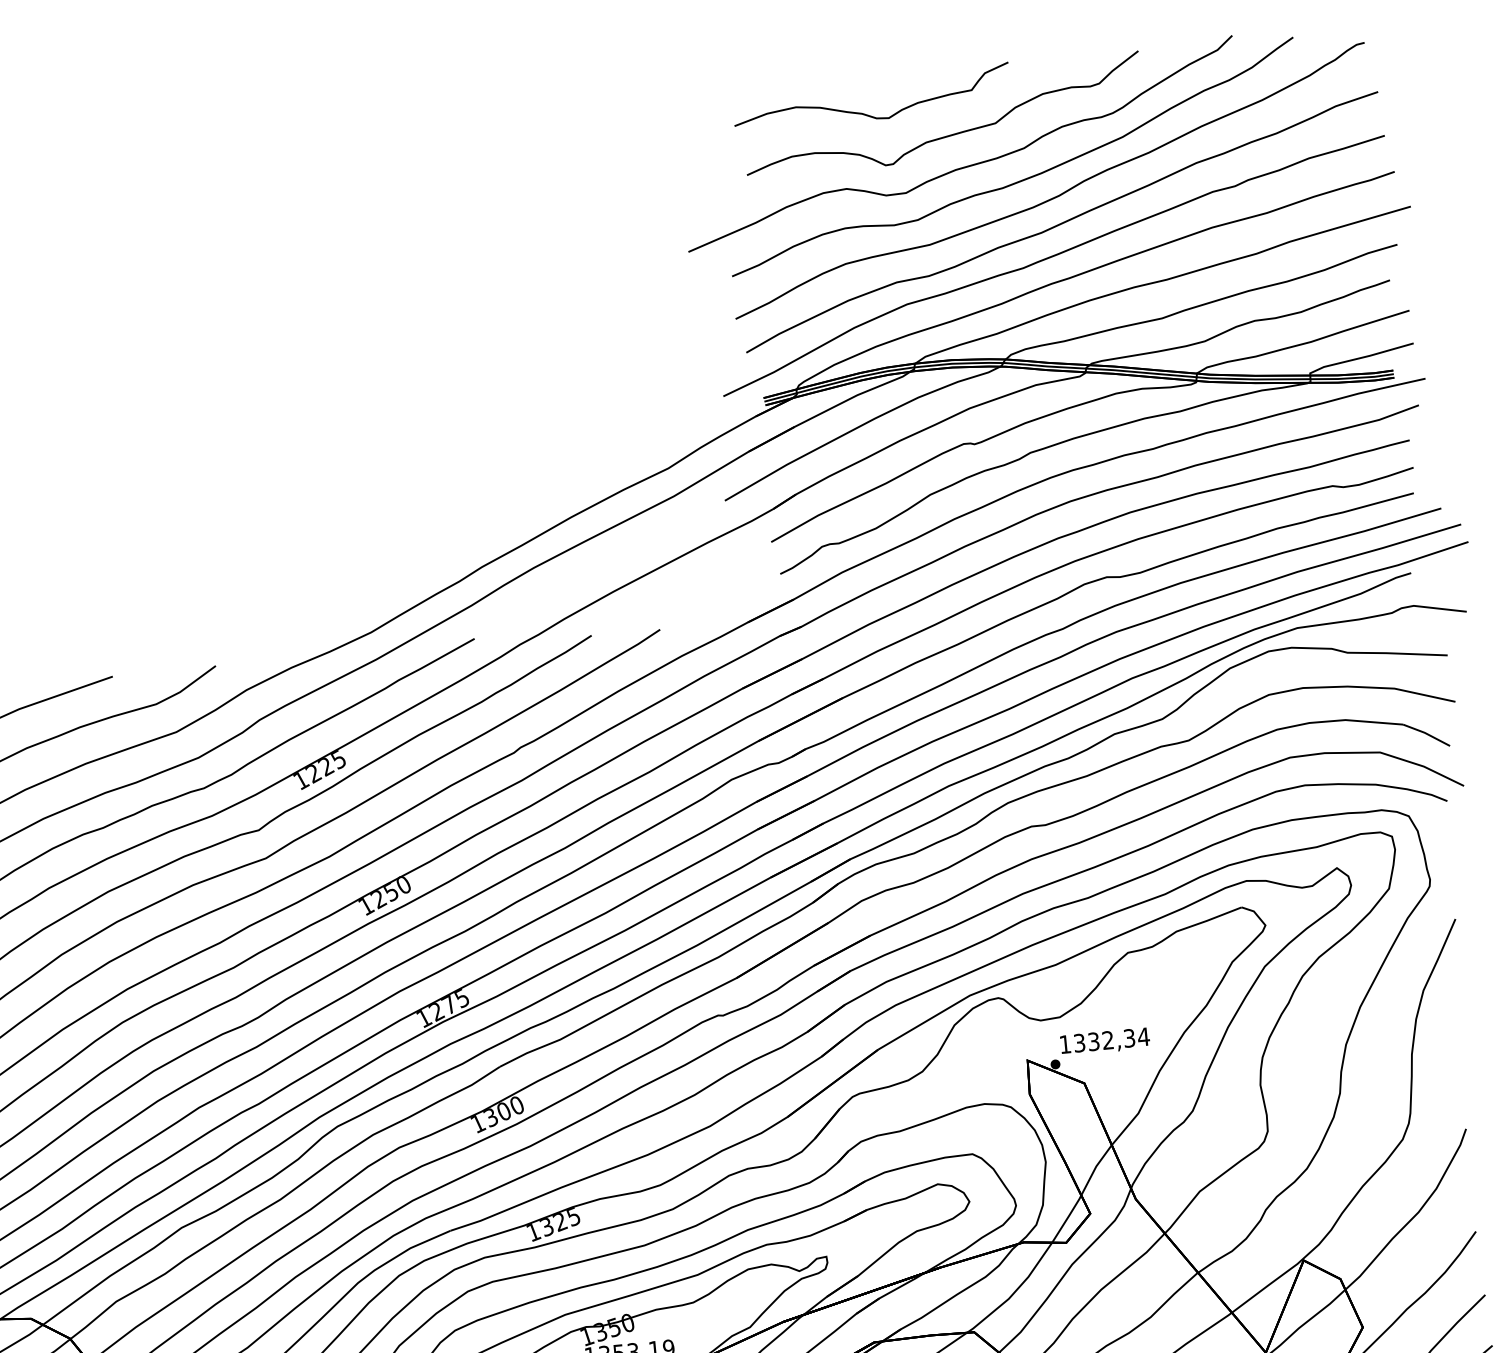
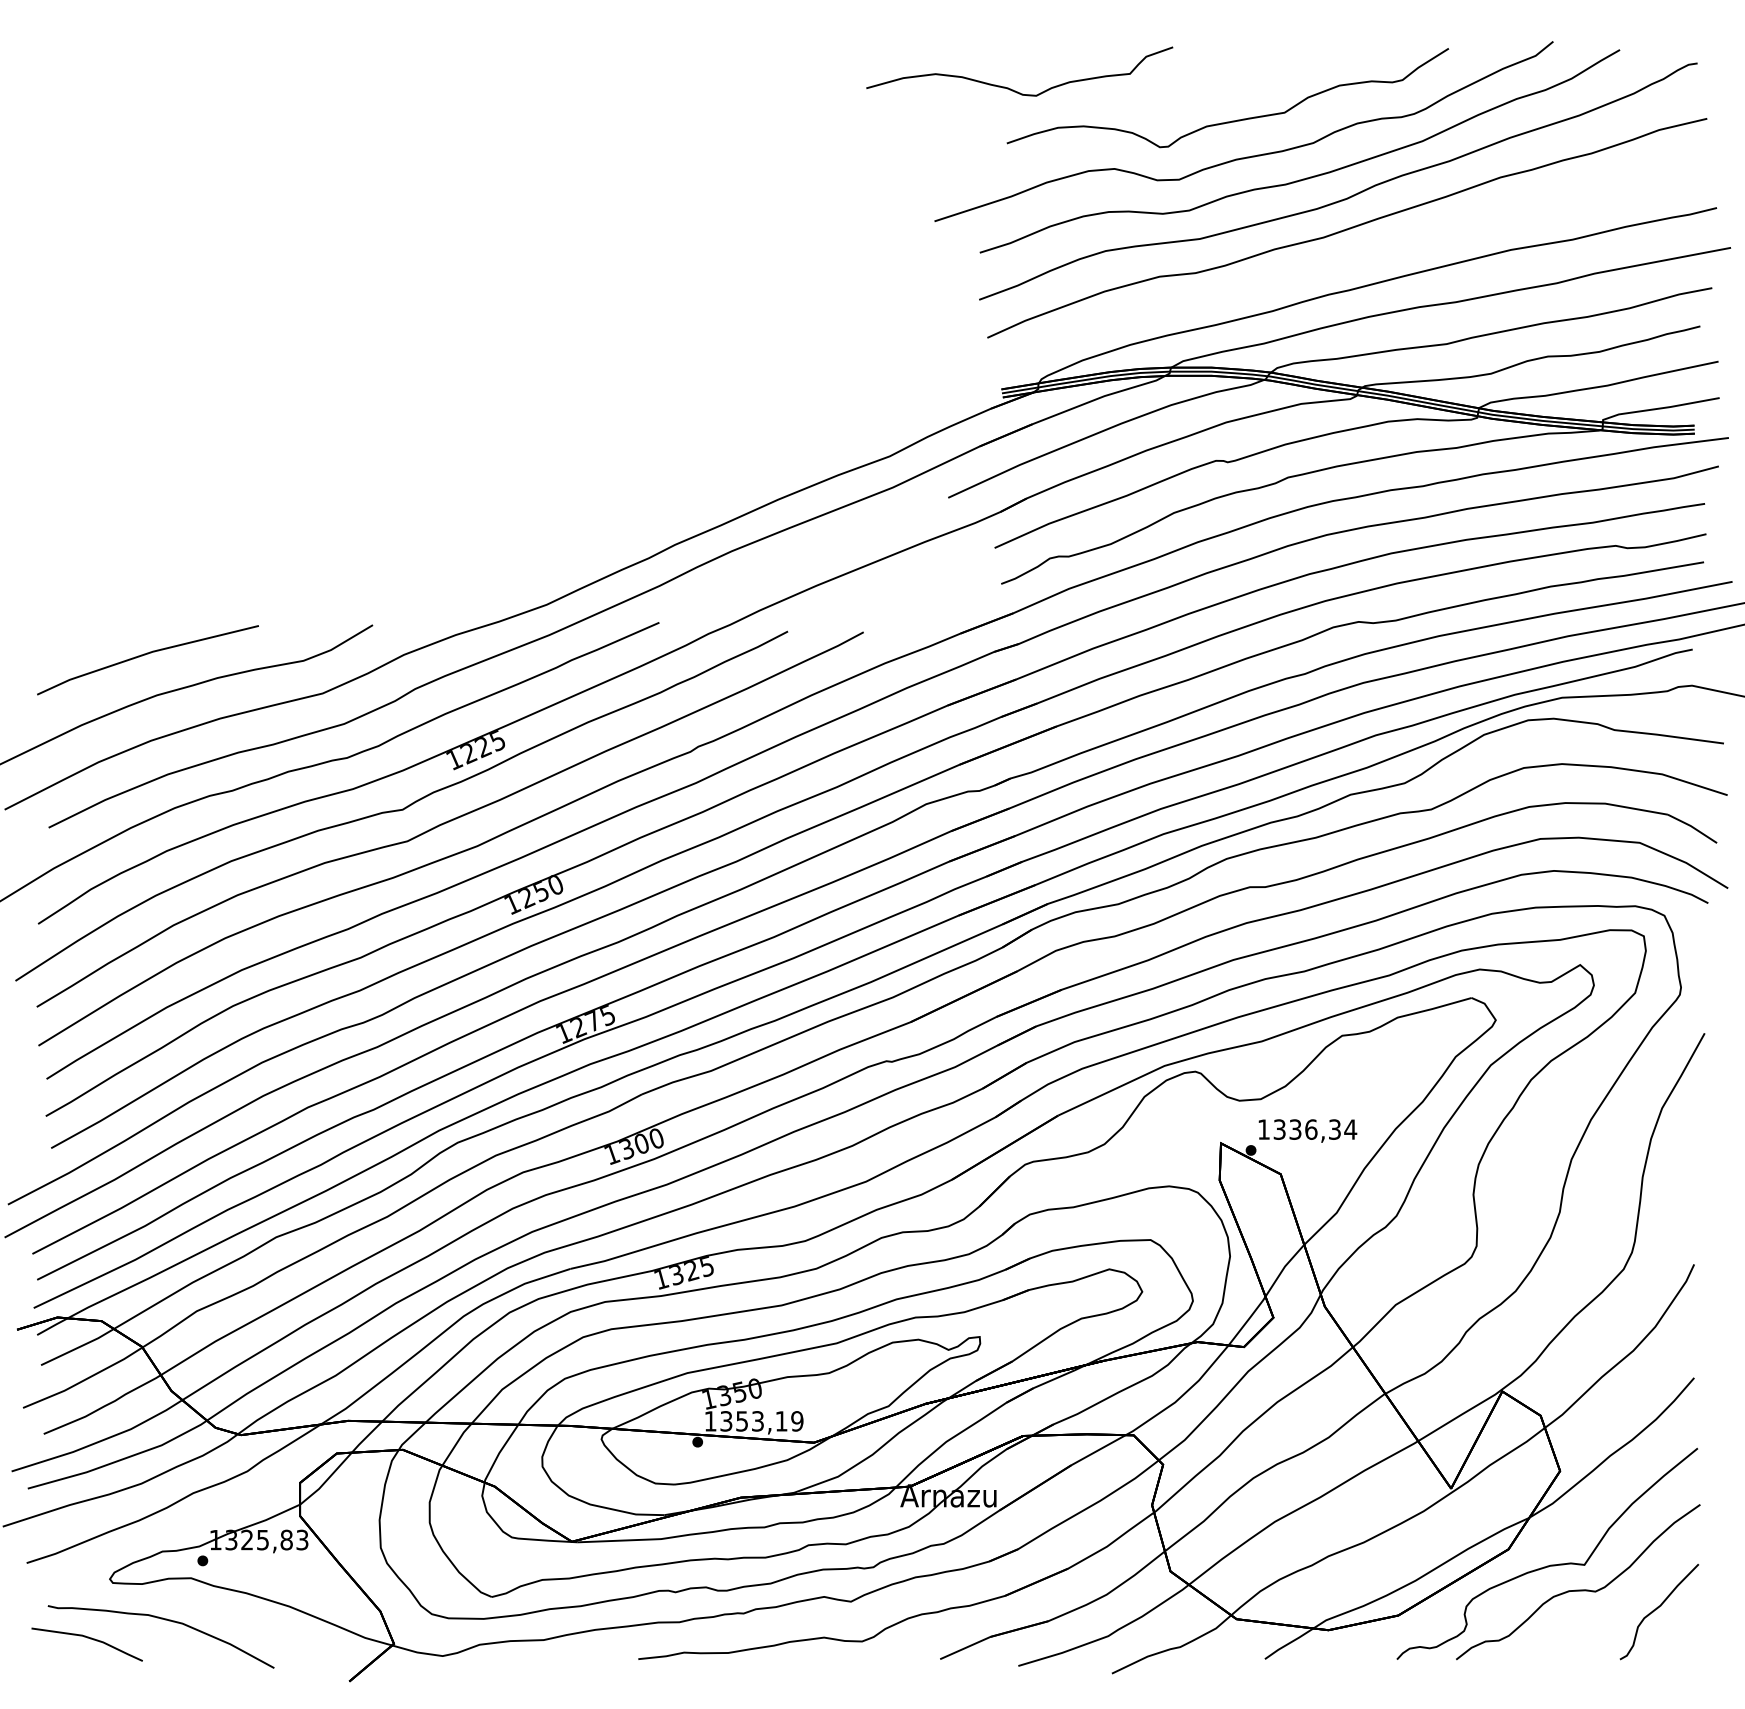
curve: (867, 114) -> (1013, 89), moved
curve: (1050, 258) -> (1330, 266), removed
text: (1108, 1040) -> (1311, 1129), 1332,34 -> 1336,34

